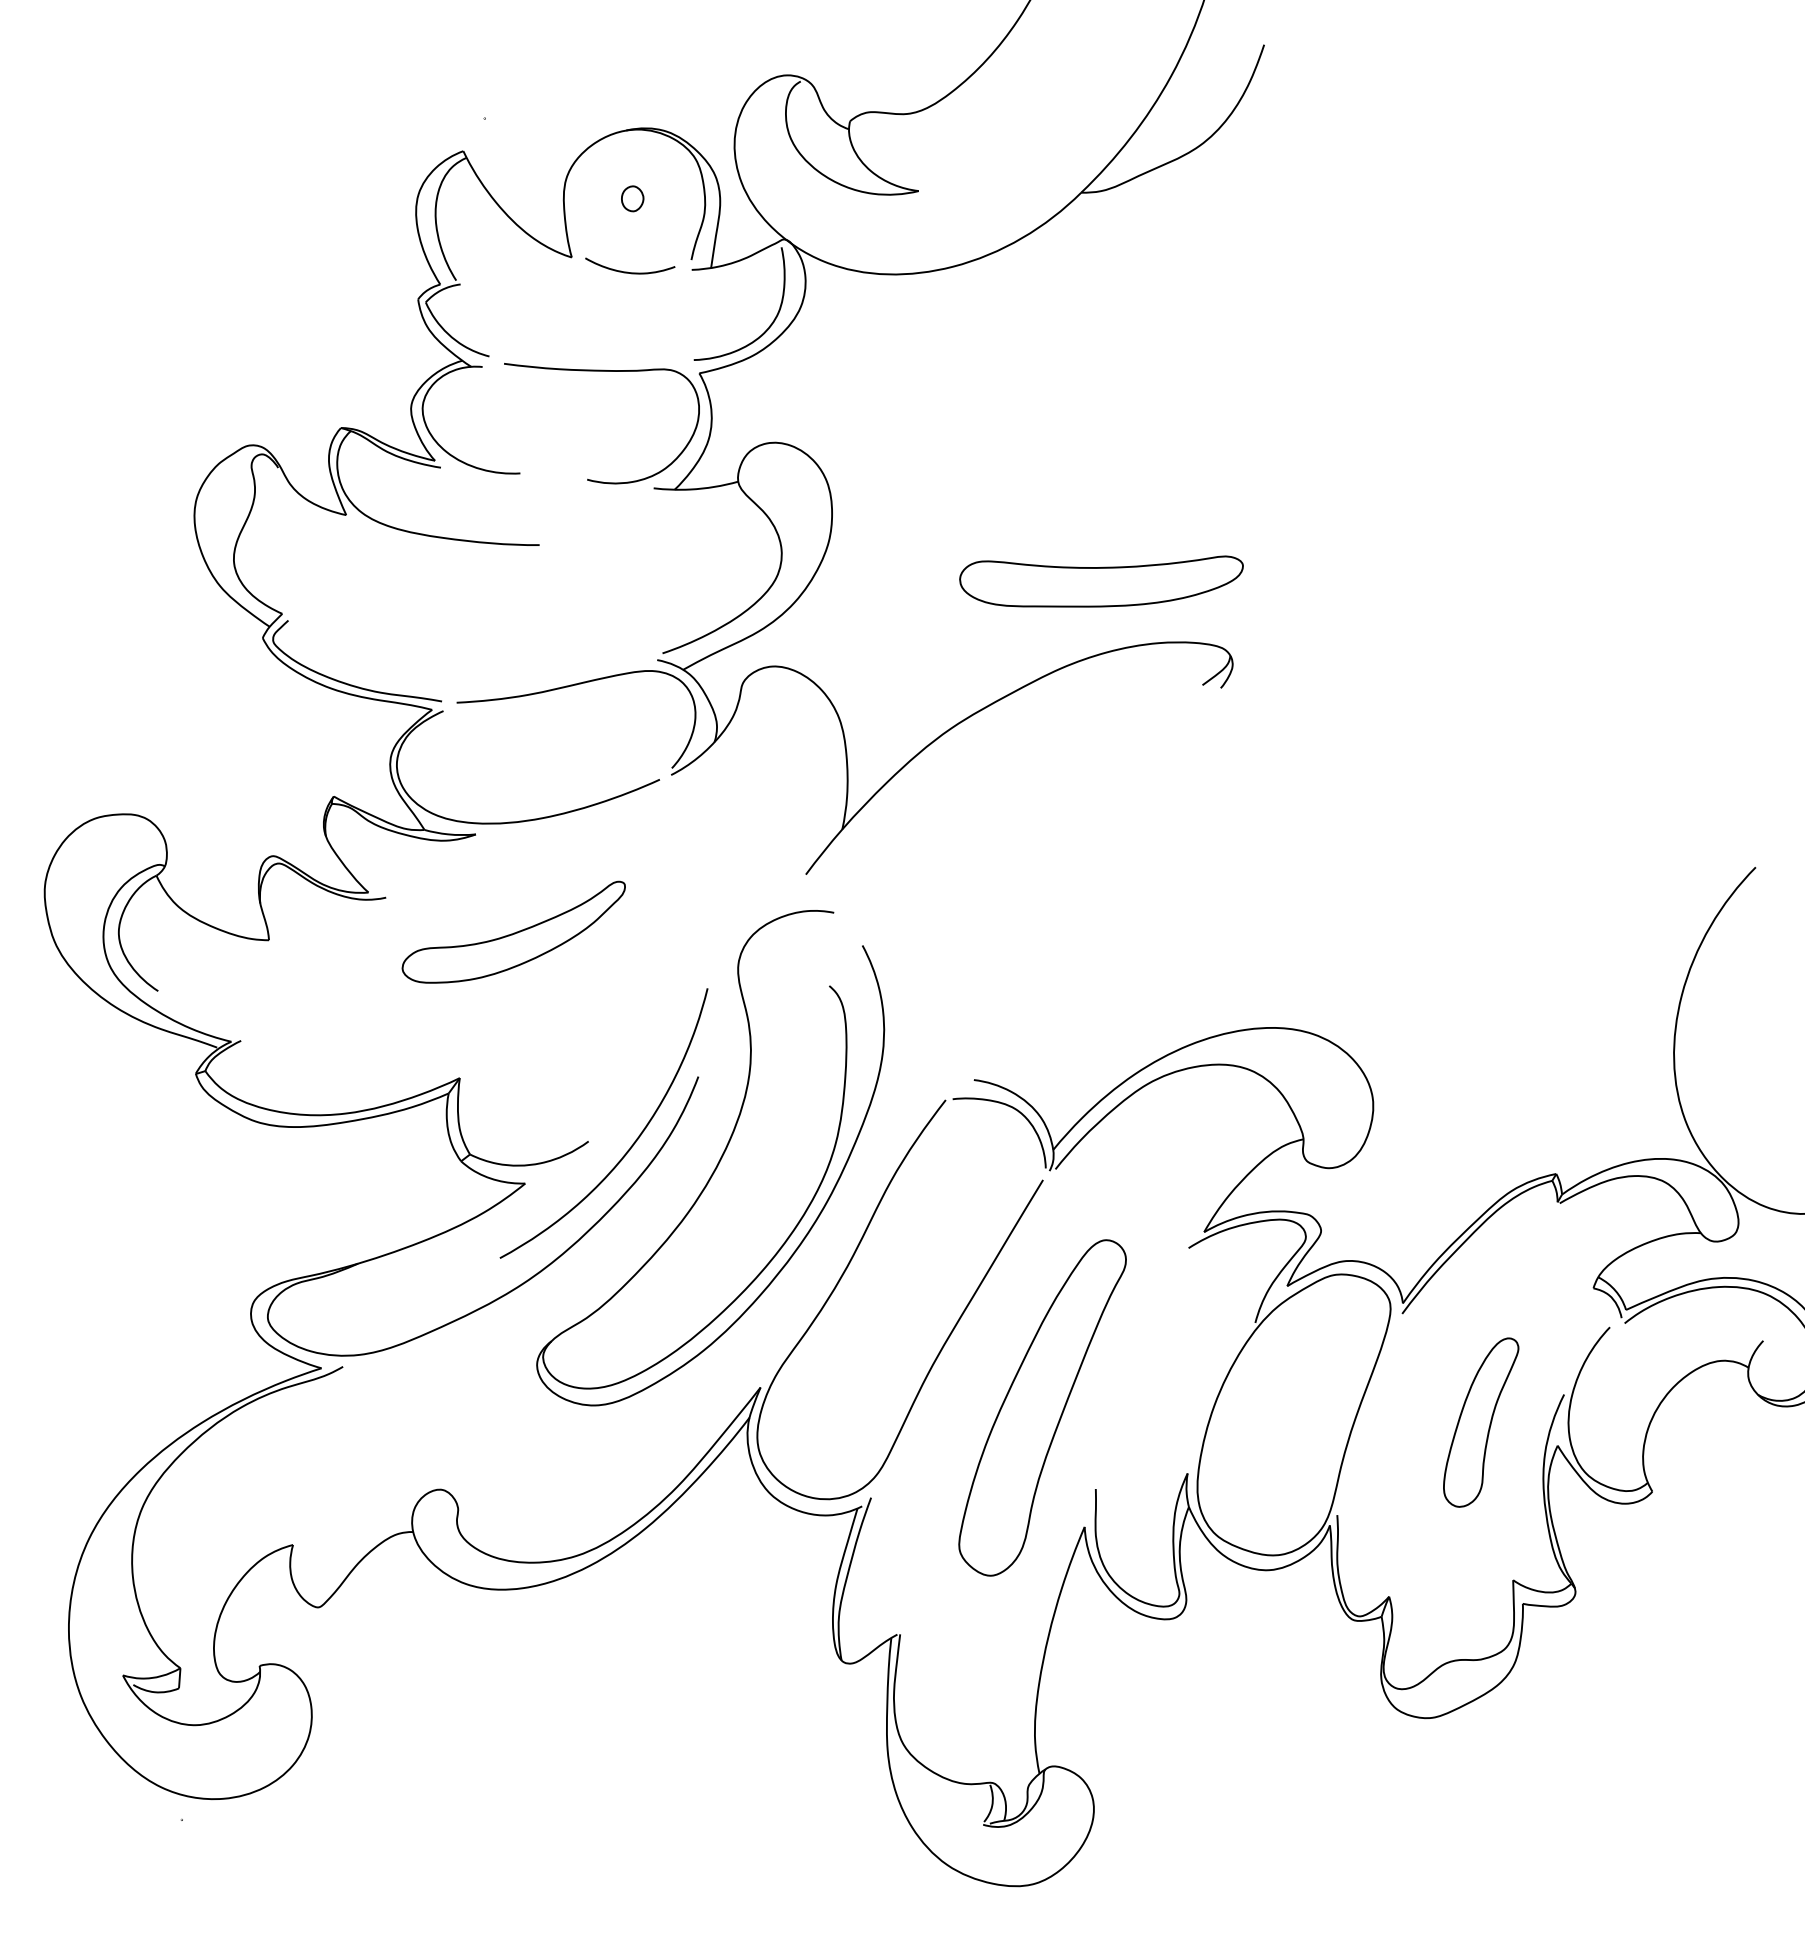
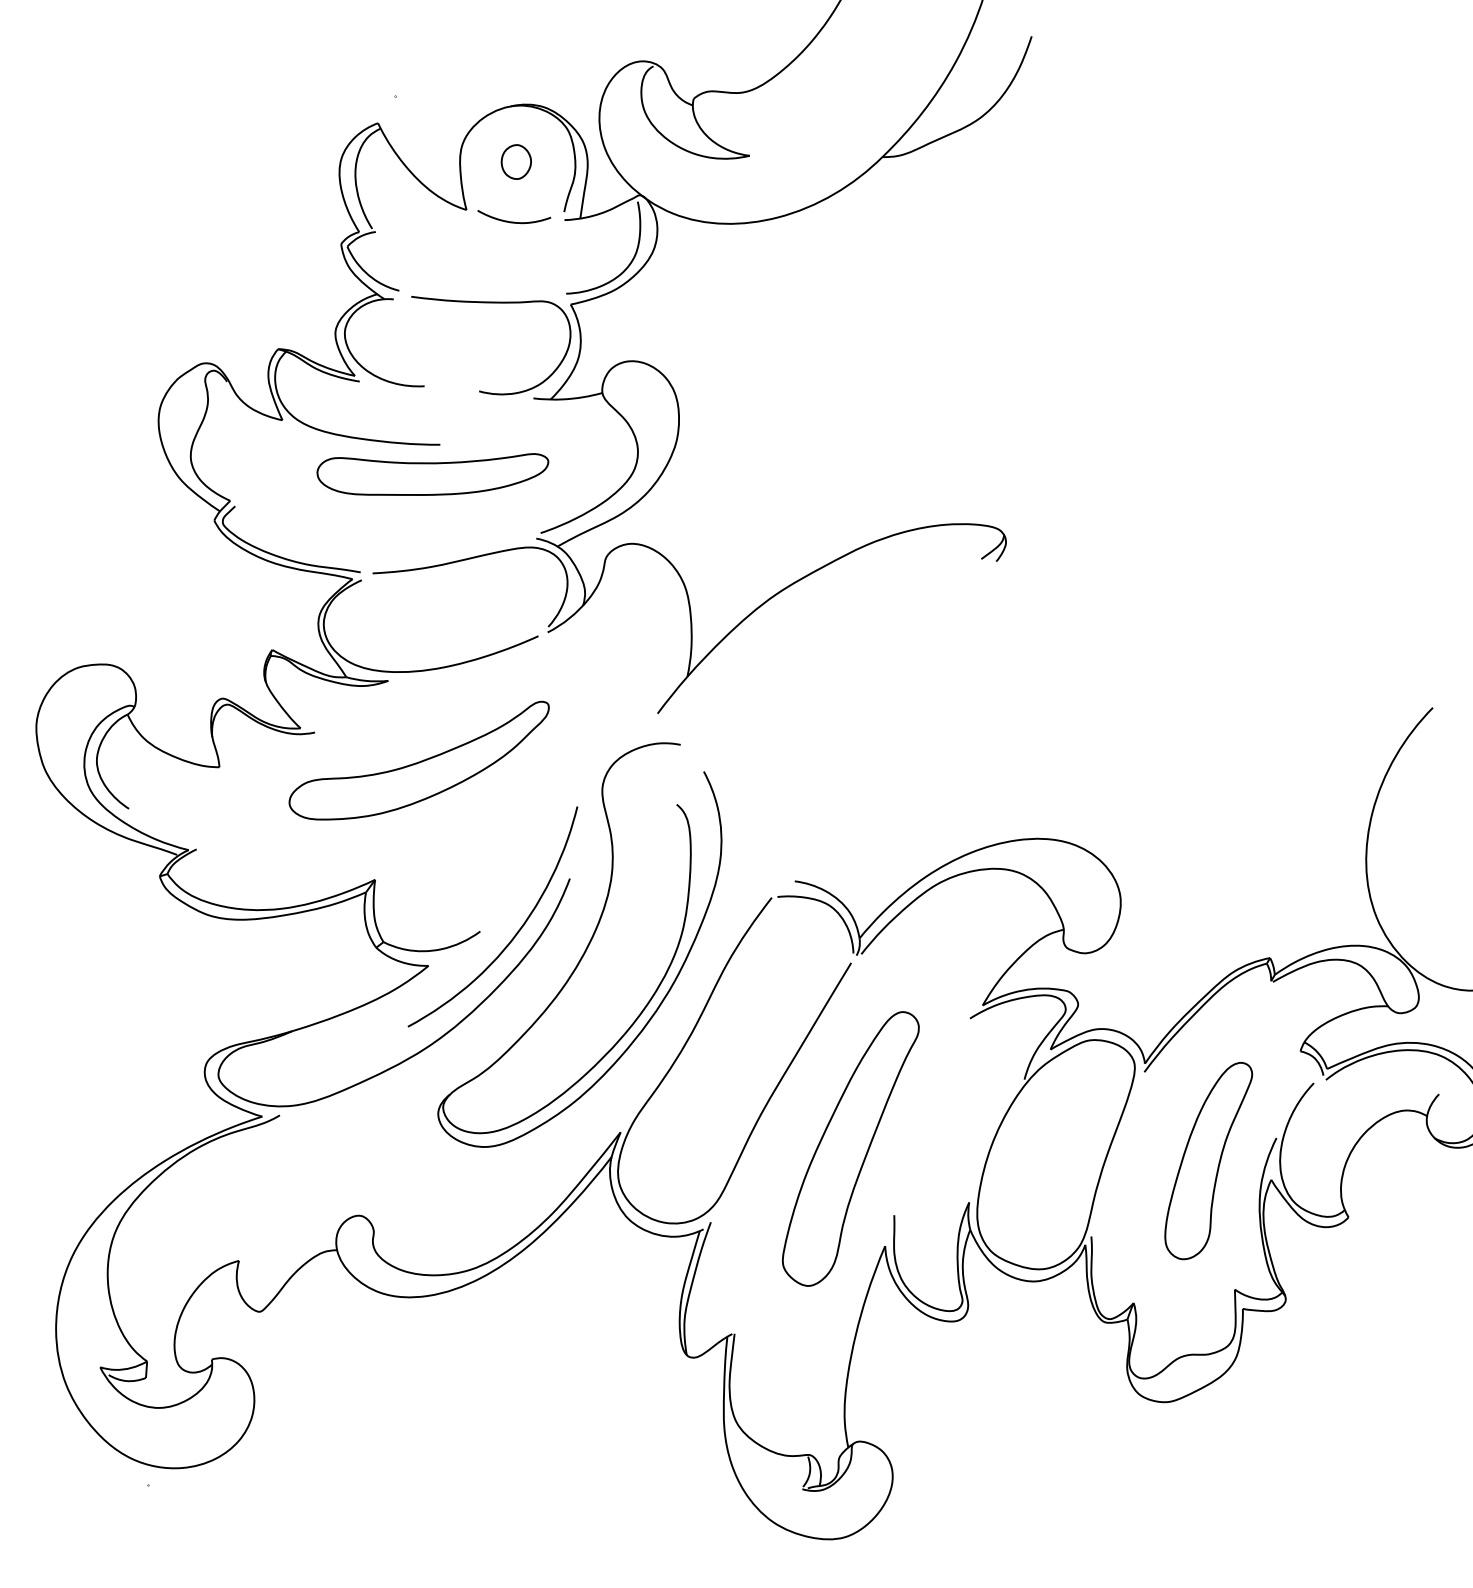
part: (632, 198) -> (516, 161), size x1.67
part: (1101, 581) -> (432, 474), moved
part: (513, 932) -> (418, 760), size x1.43
part: (1481, 1422) -> (1209, 1160), size x1.43

